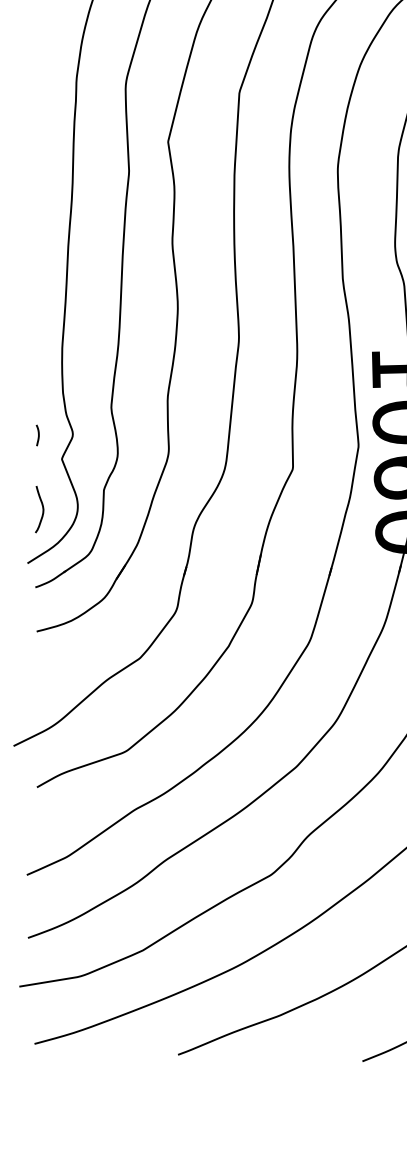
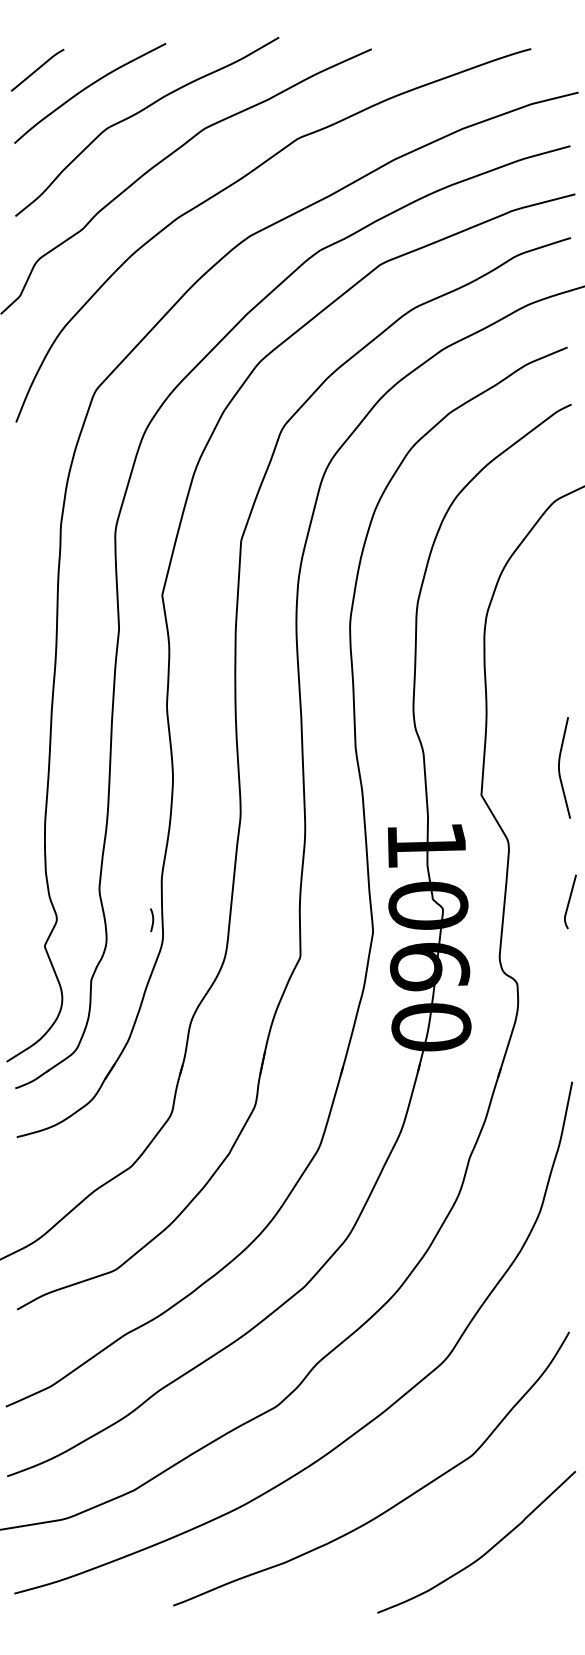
curve: (38, 435) -> (152, 920), moved
curve: (42, 509) -> (23, 1002), removed

